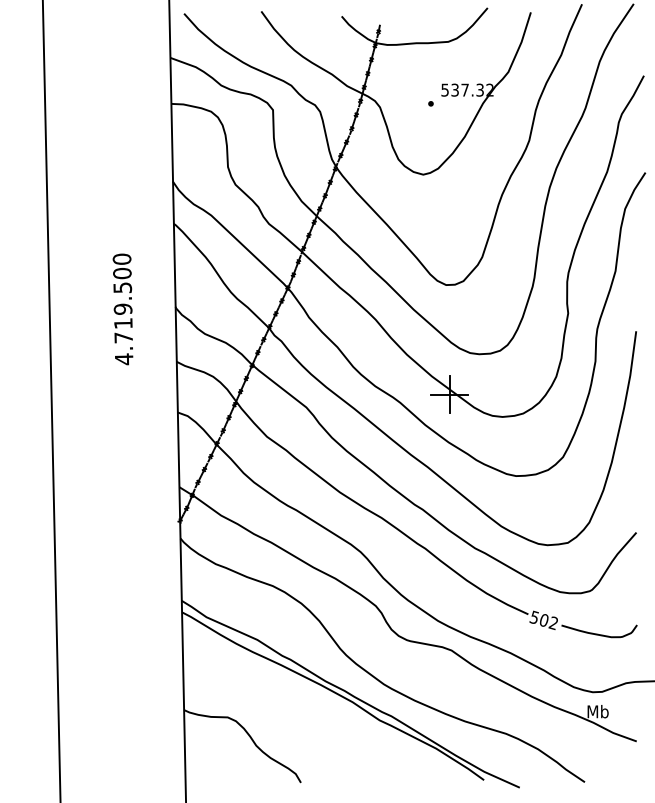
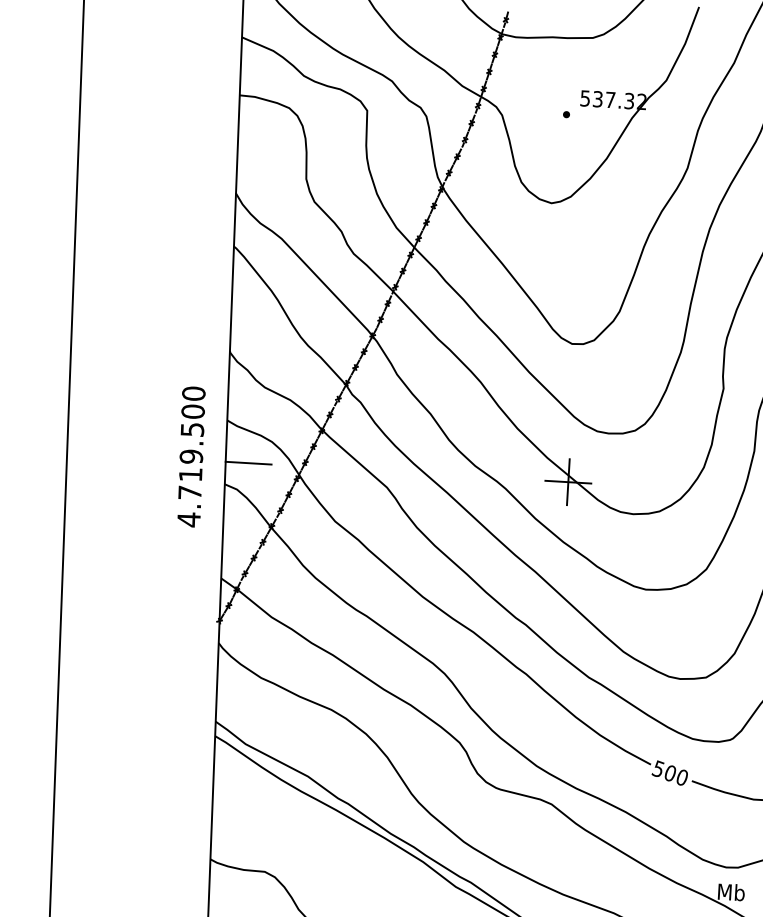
text: (122, 309) -> (190, 456), moved
line: (195, 394) -> (248, 462), added
text: (553, 623) -> (681, 777), 502 -> 500

